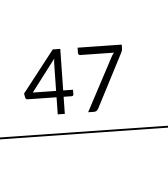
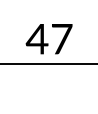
text: (72, 81) -> (48, 39), moved

